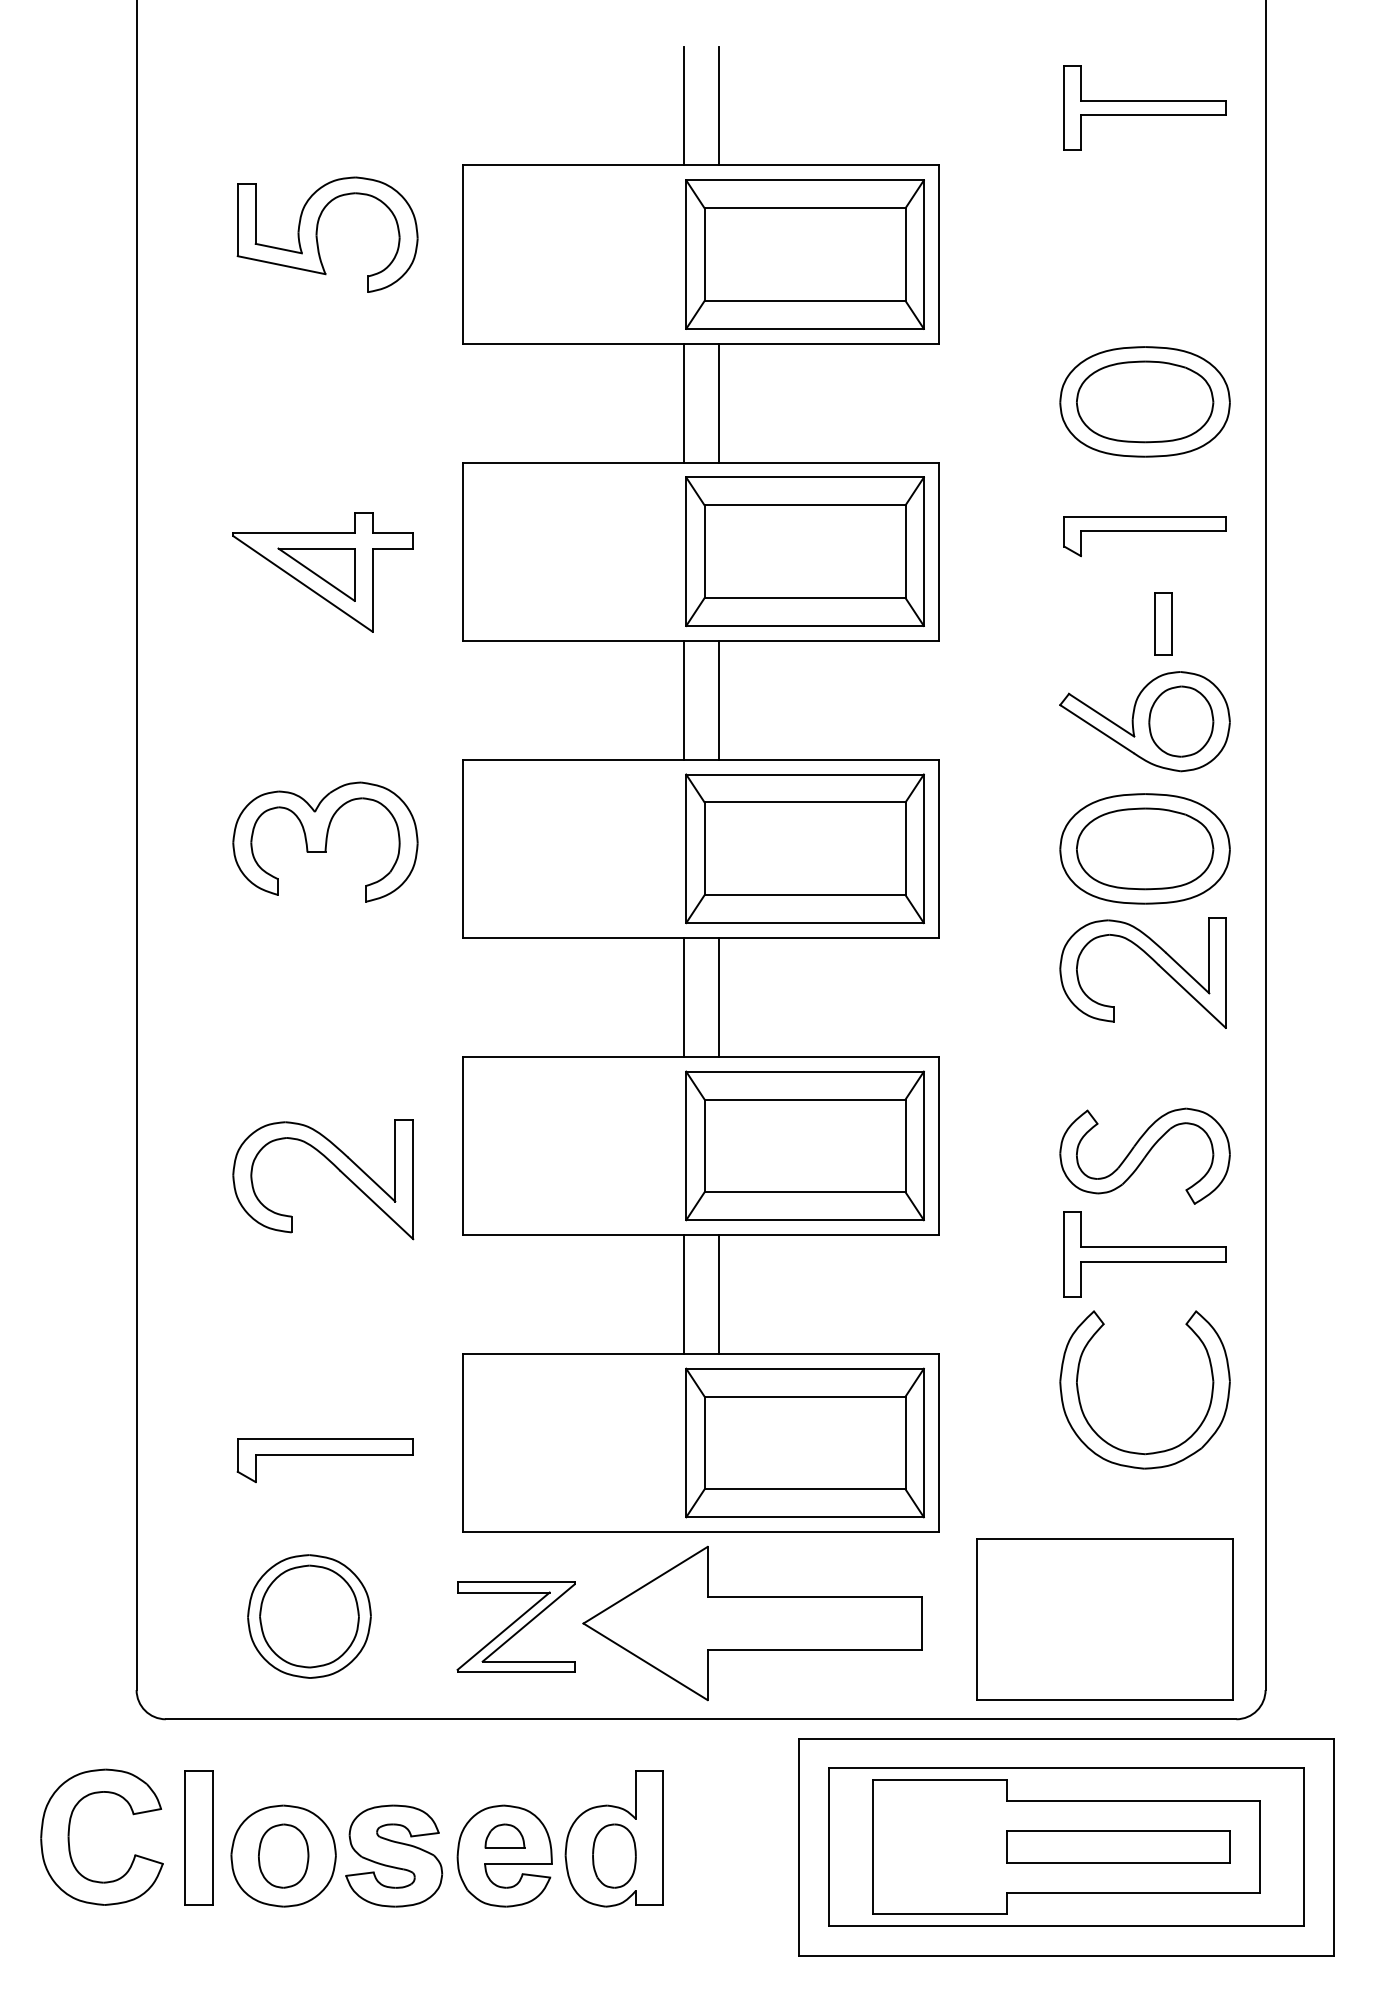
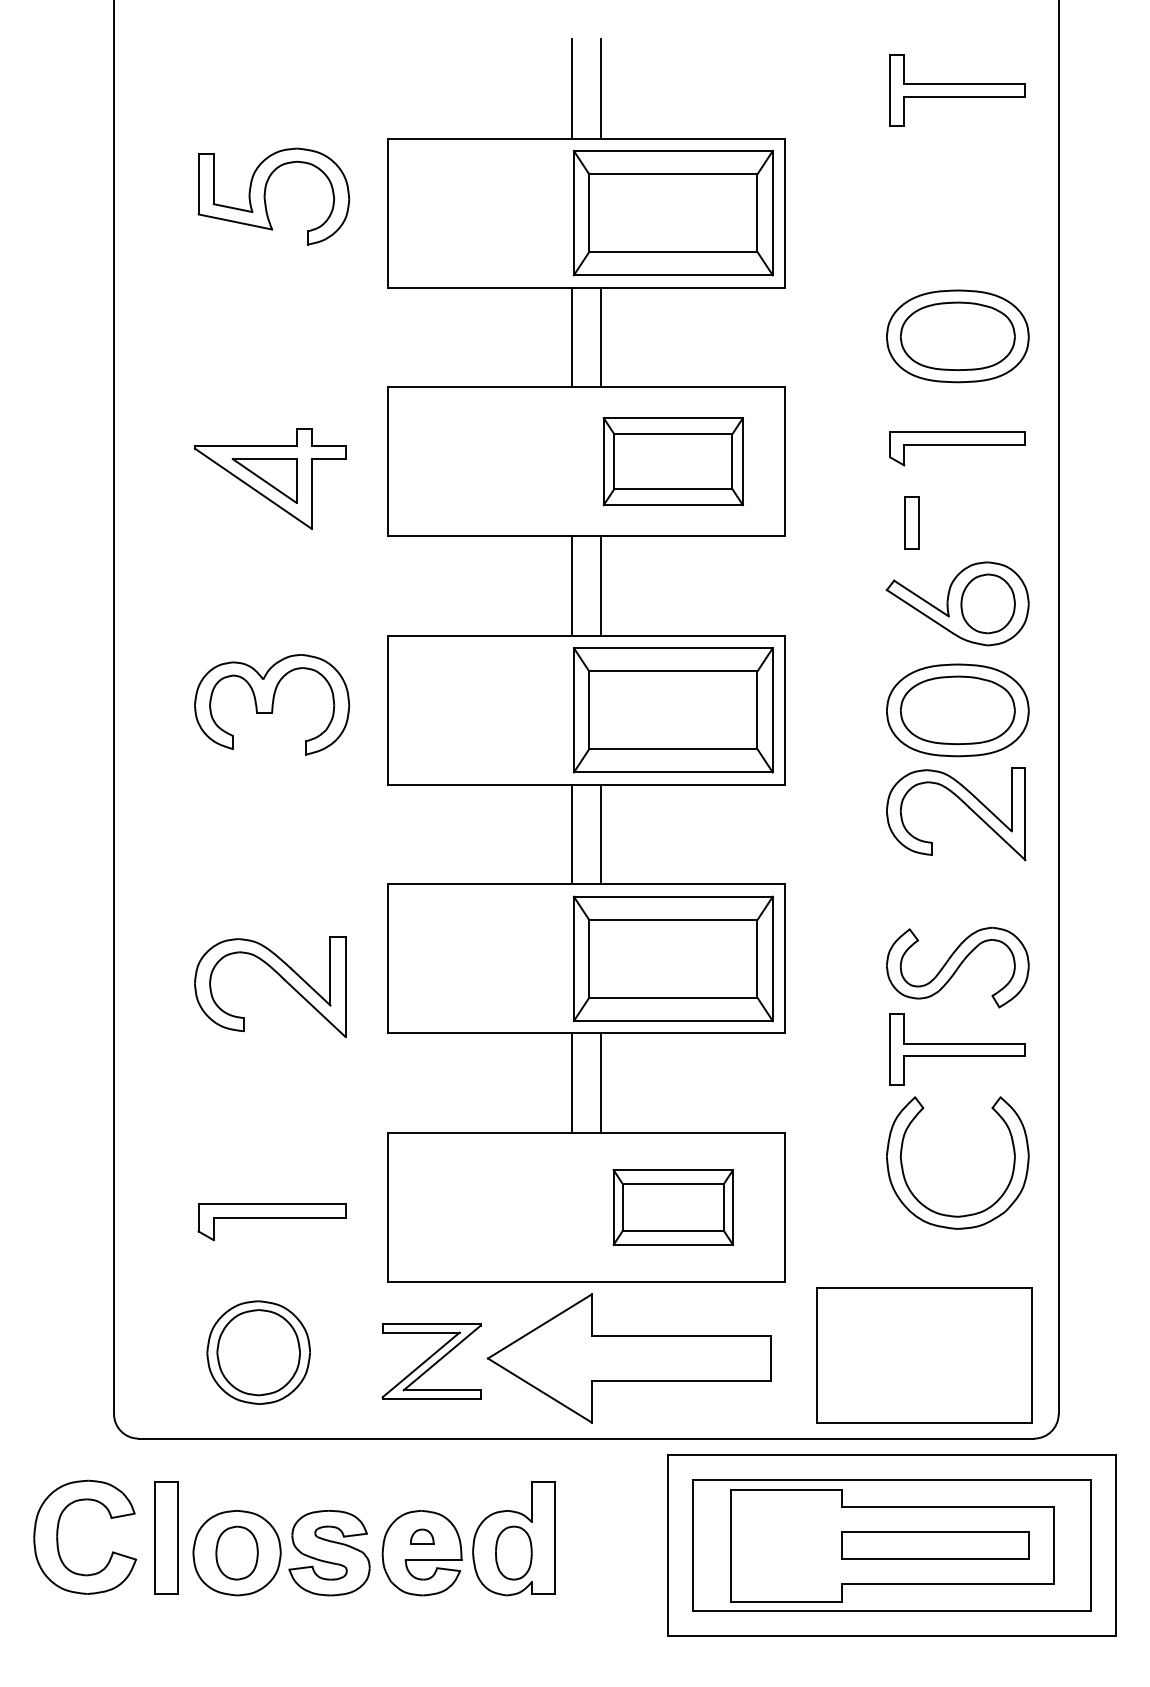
part: (804, 551) -> (672, 461), size x0.7
part: (1163, 623) -> (912, 521), moved
part: (804, 1442) -> (672, 1207), size x0.6
part: (504, 1835) -> (421, 1535), size x0.7

